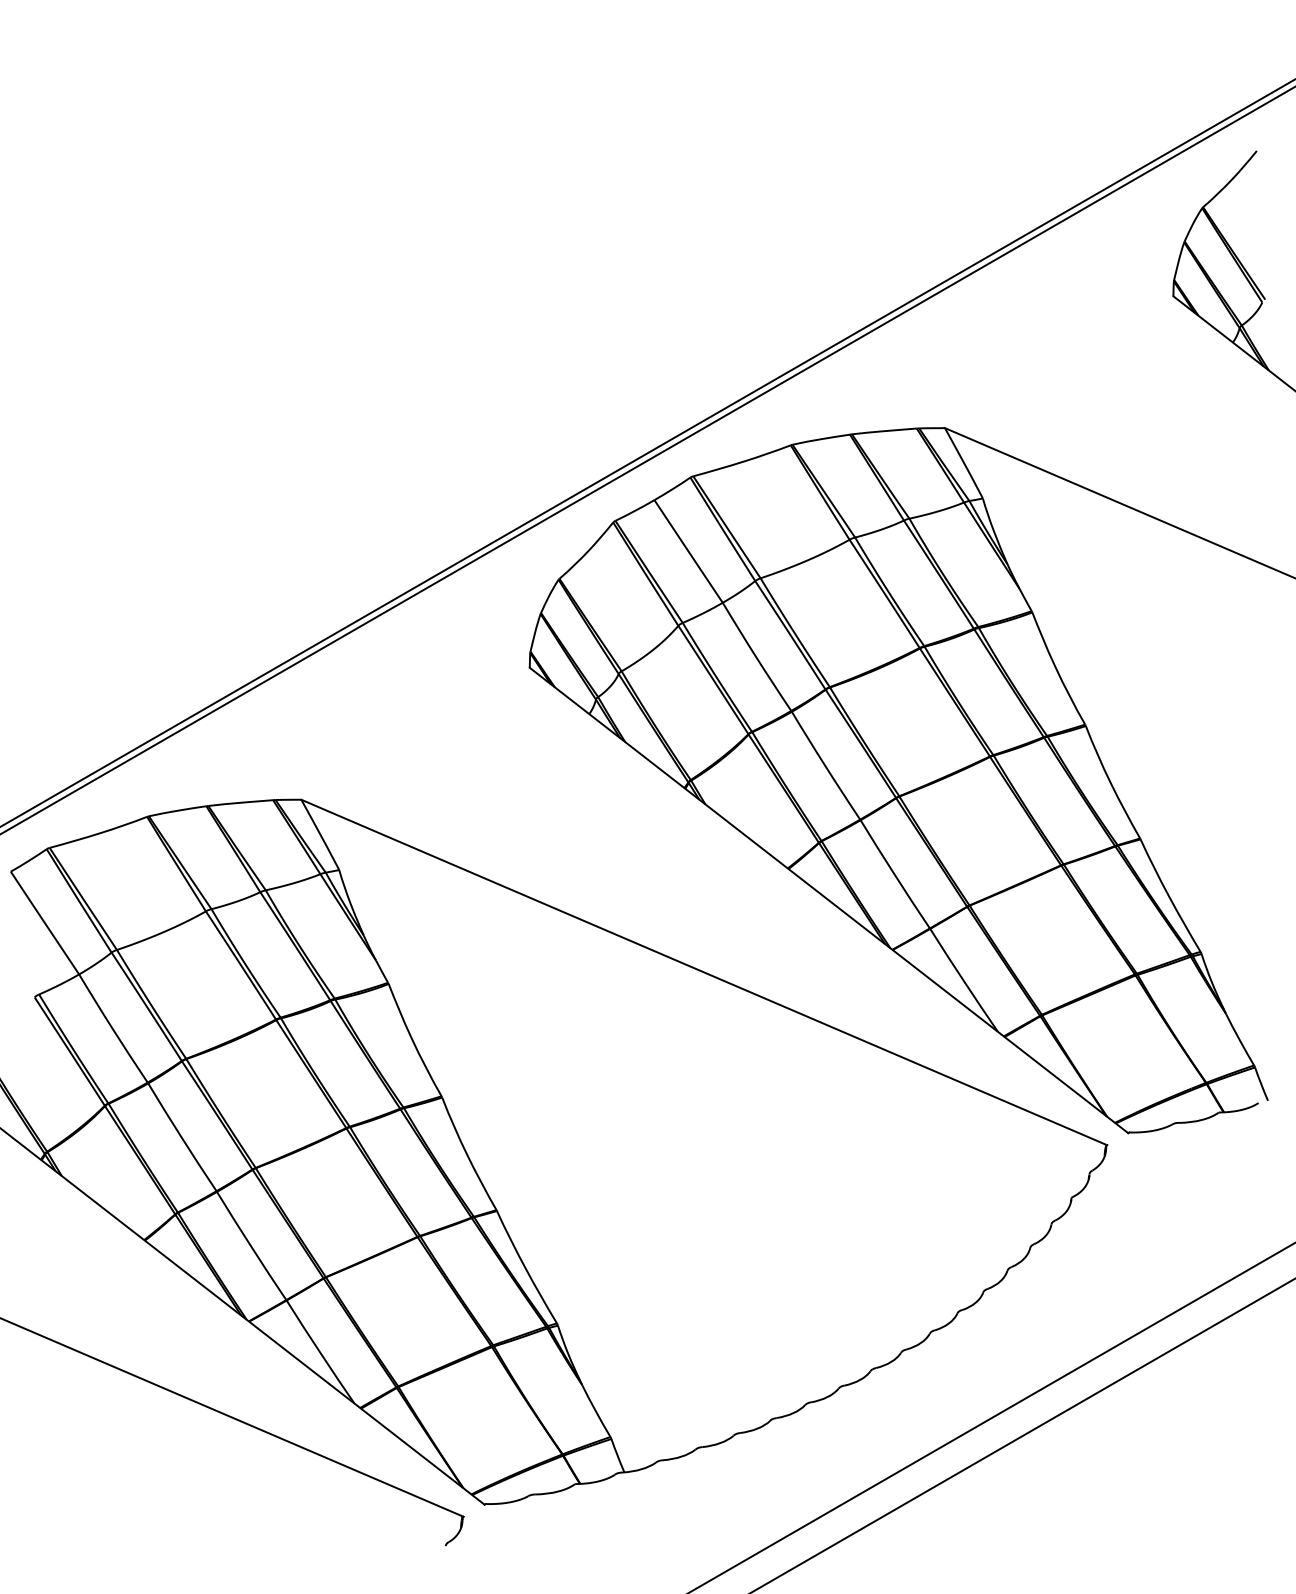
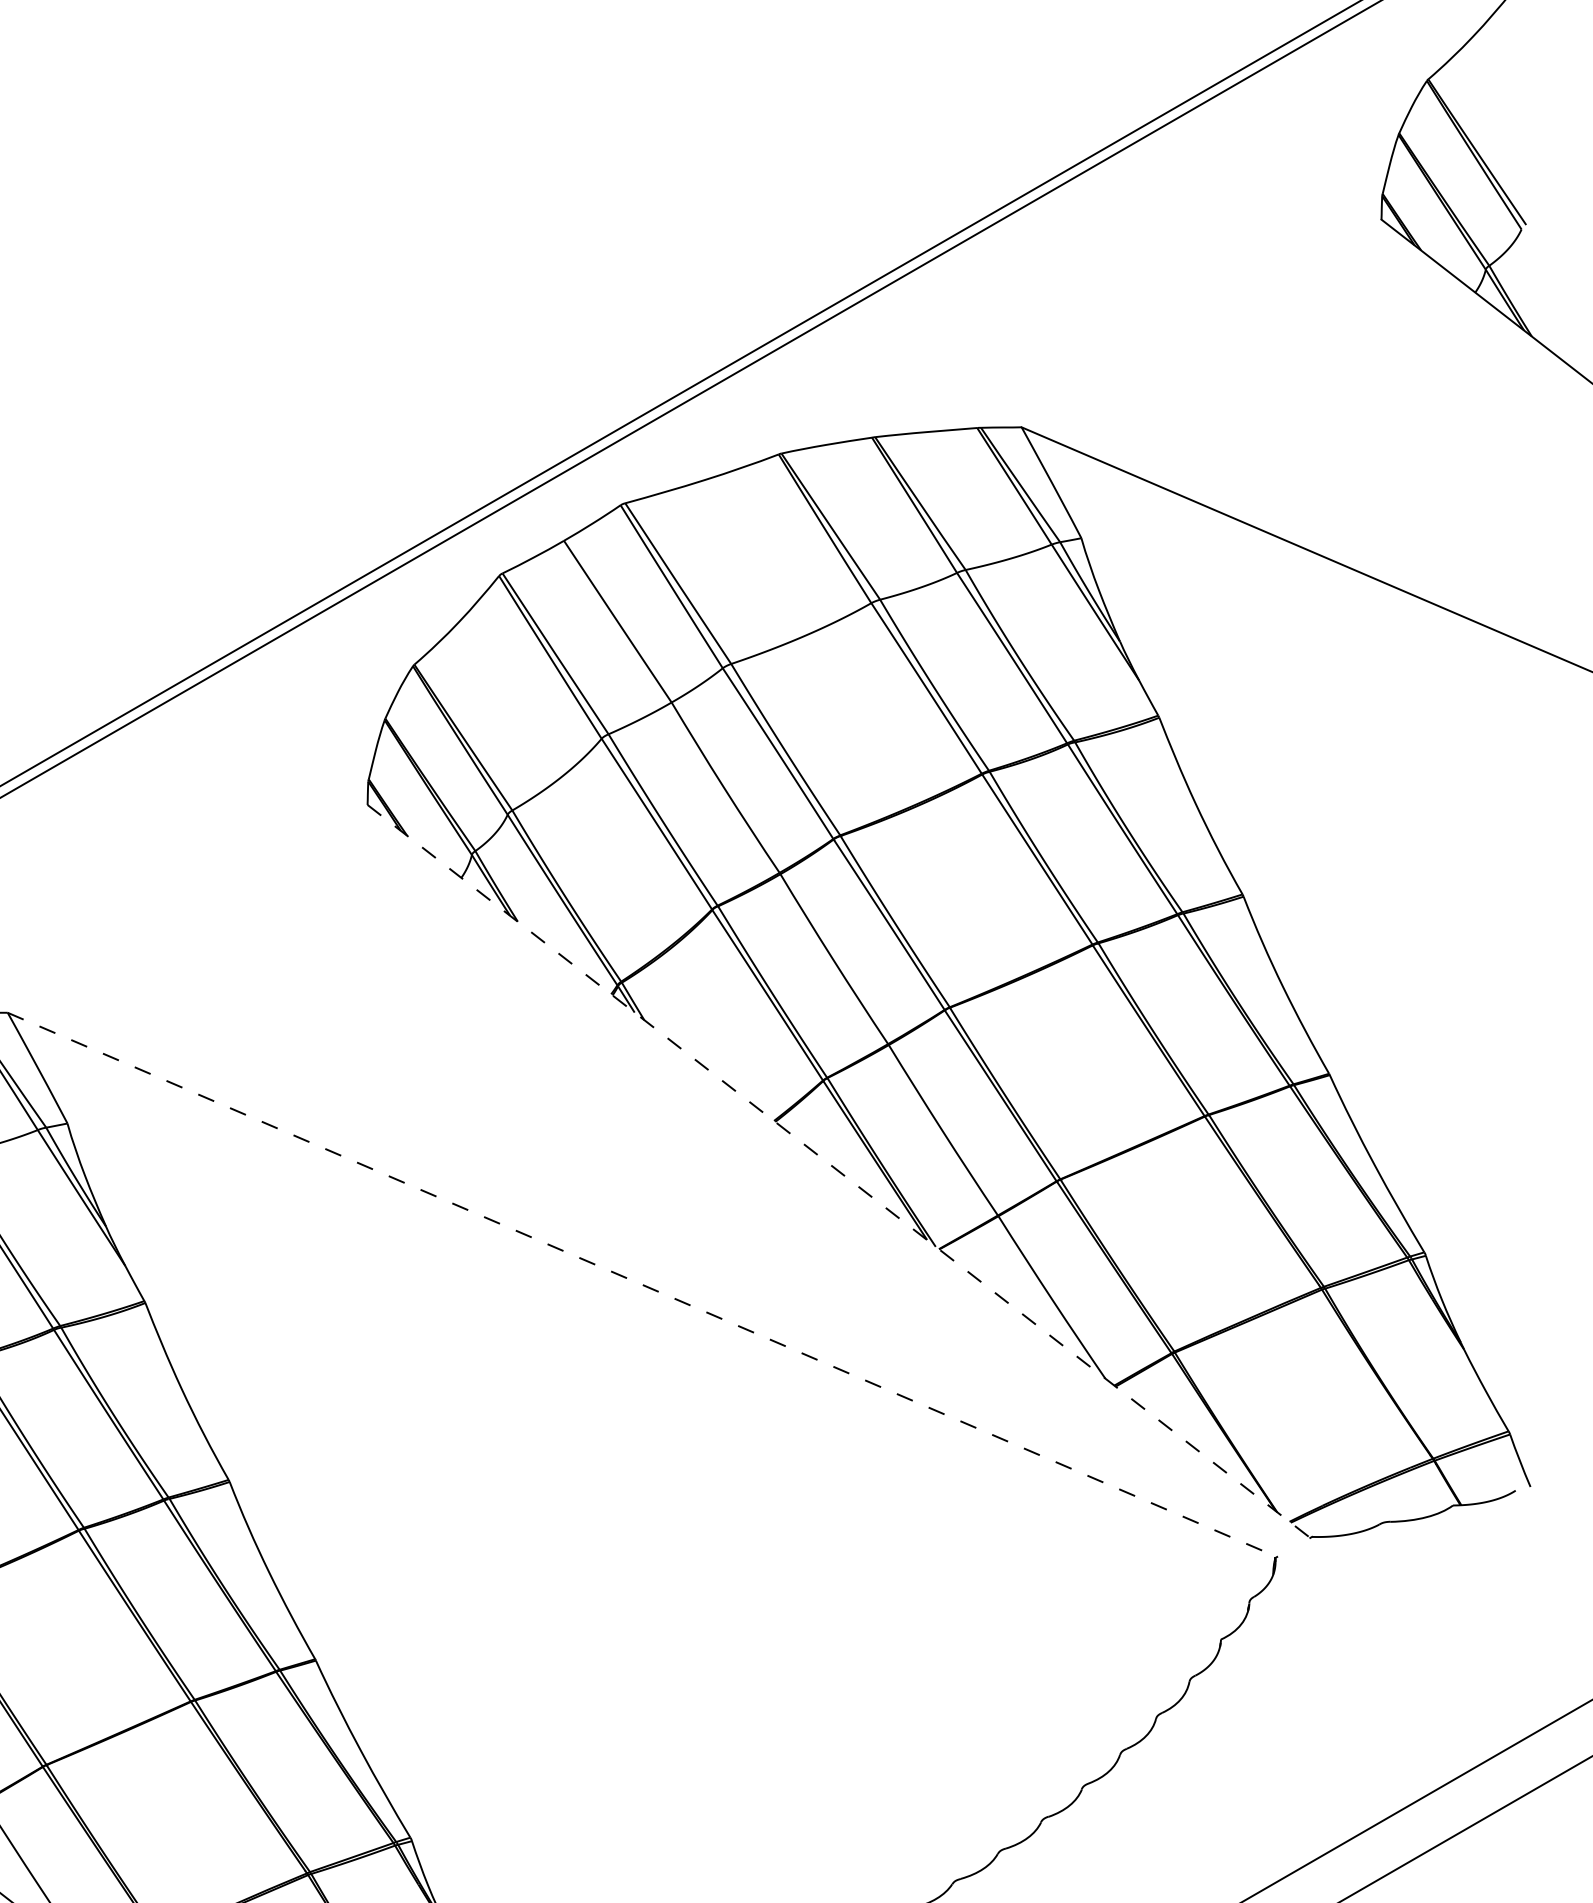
line: (829, 900) -> (839, 1171), solid -> dashed
line: (704, 972) -> (642, 1284), solid -> dashed

